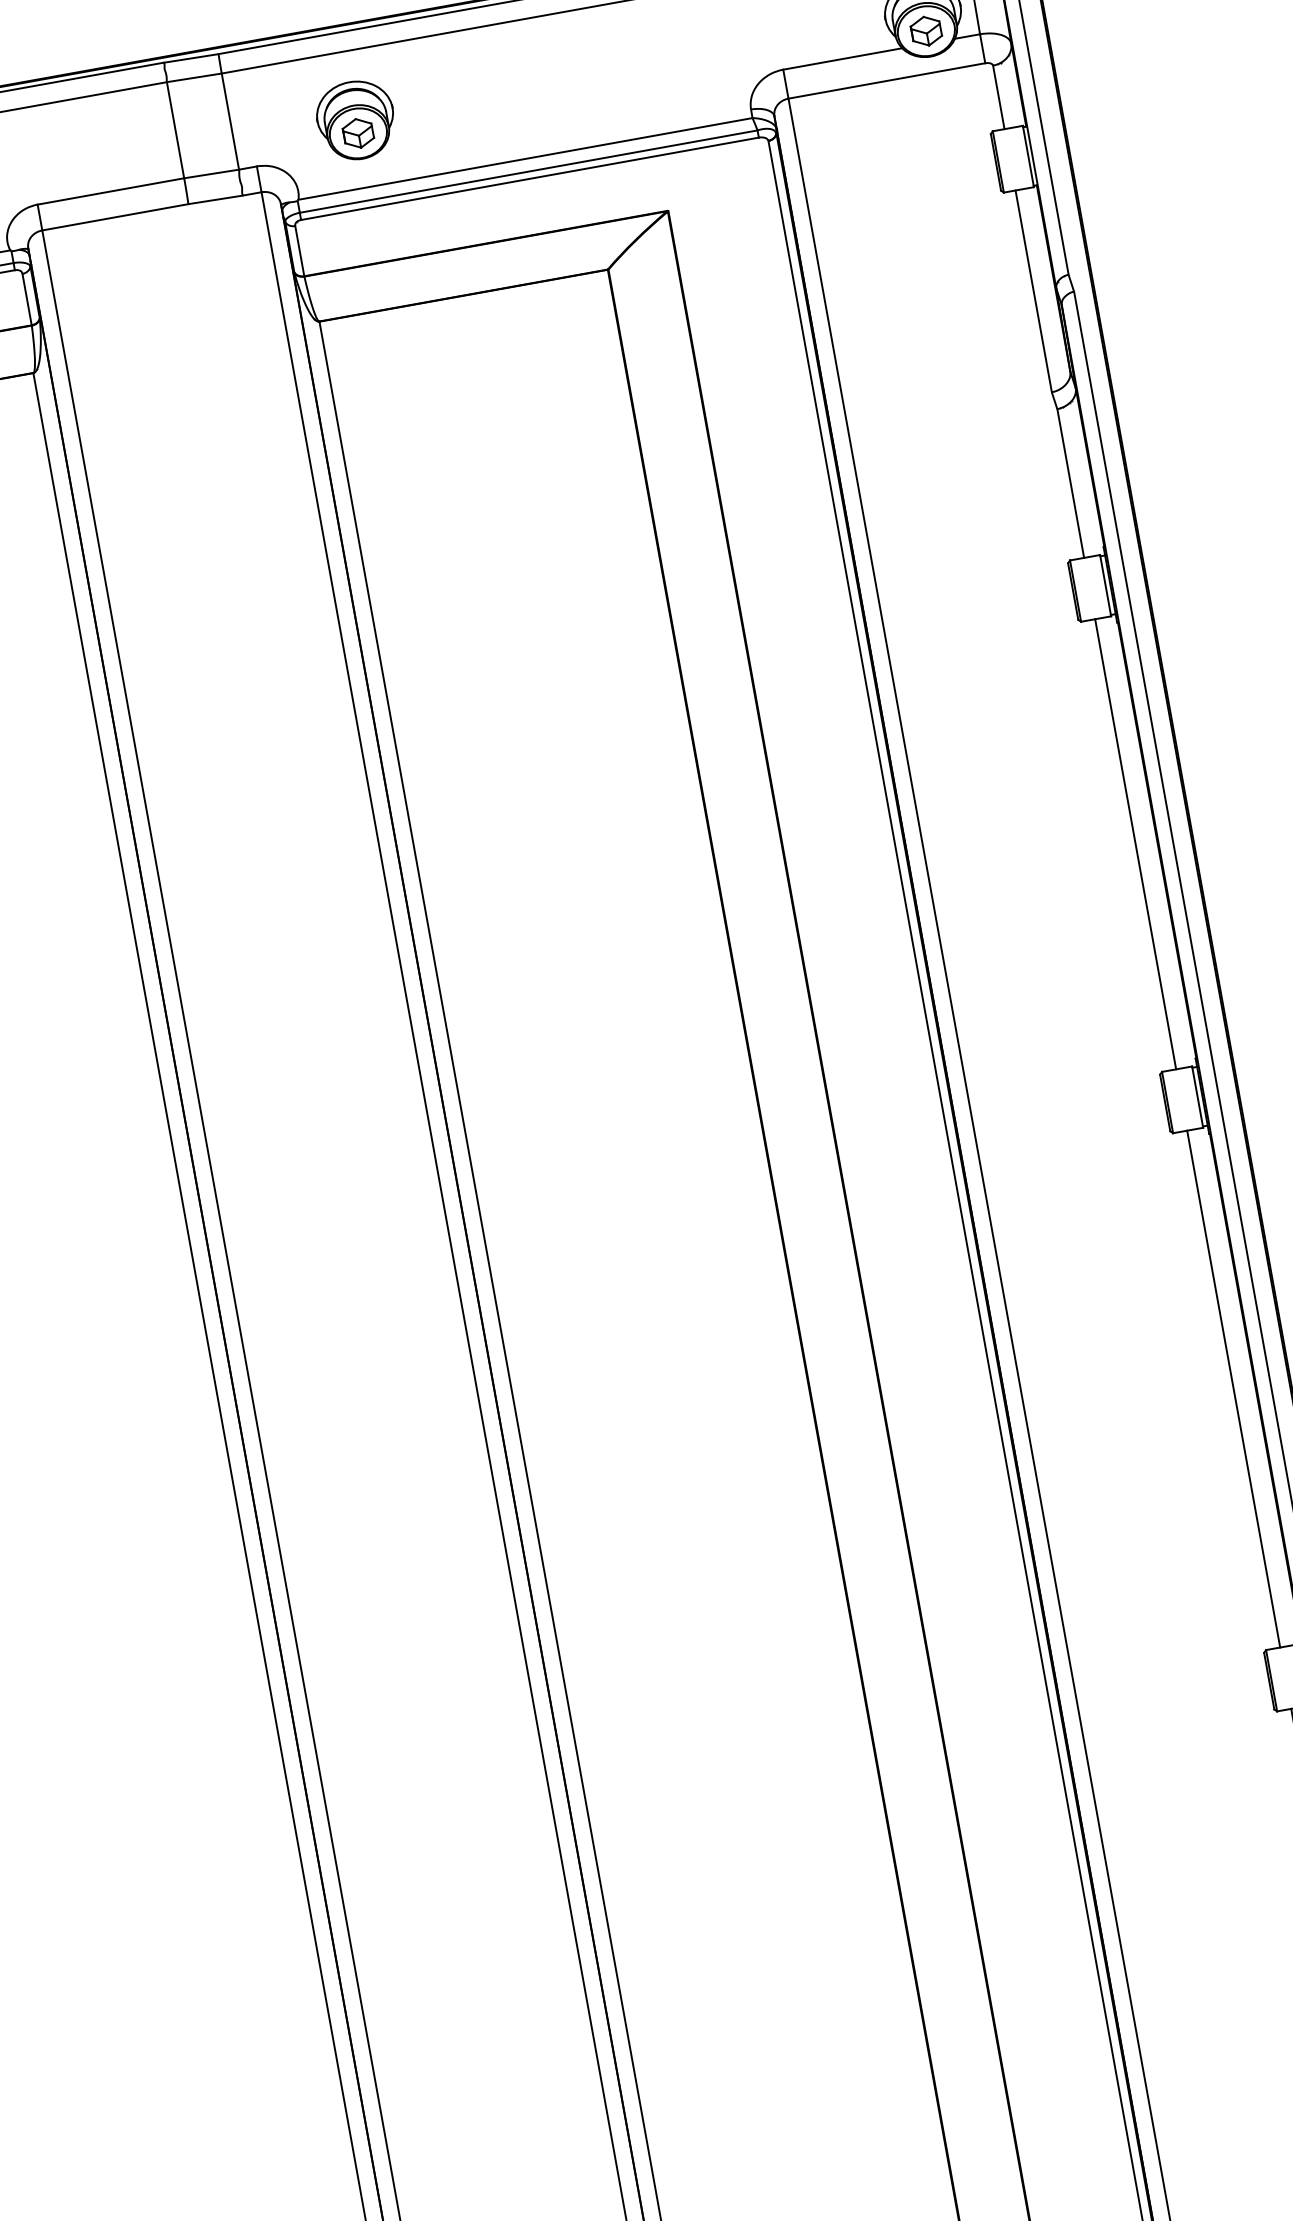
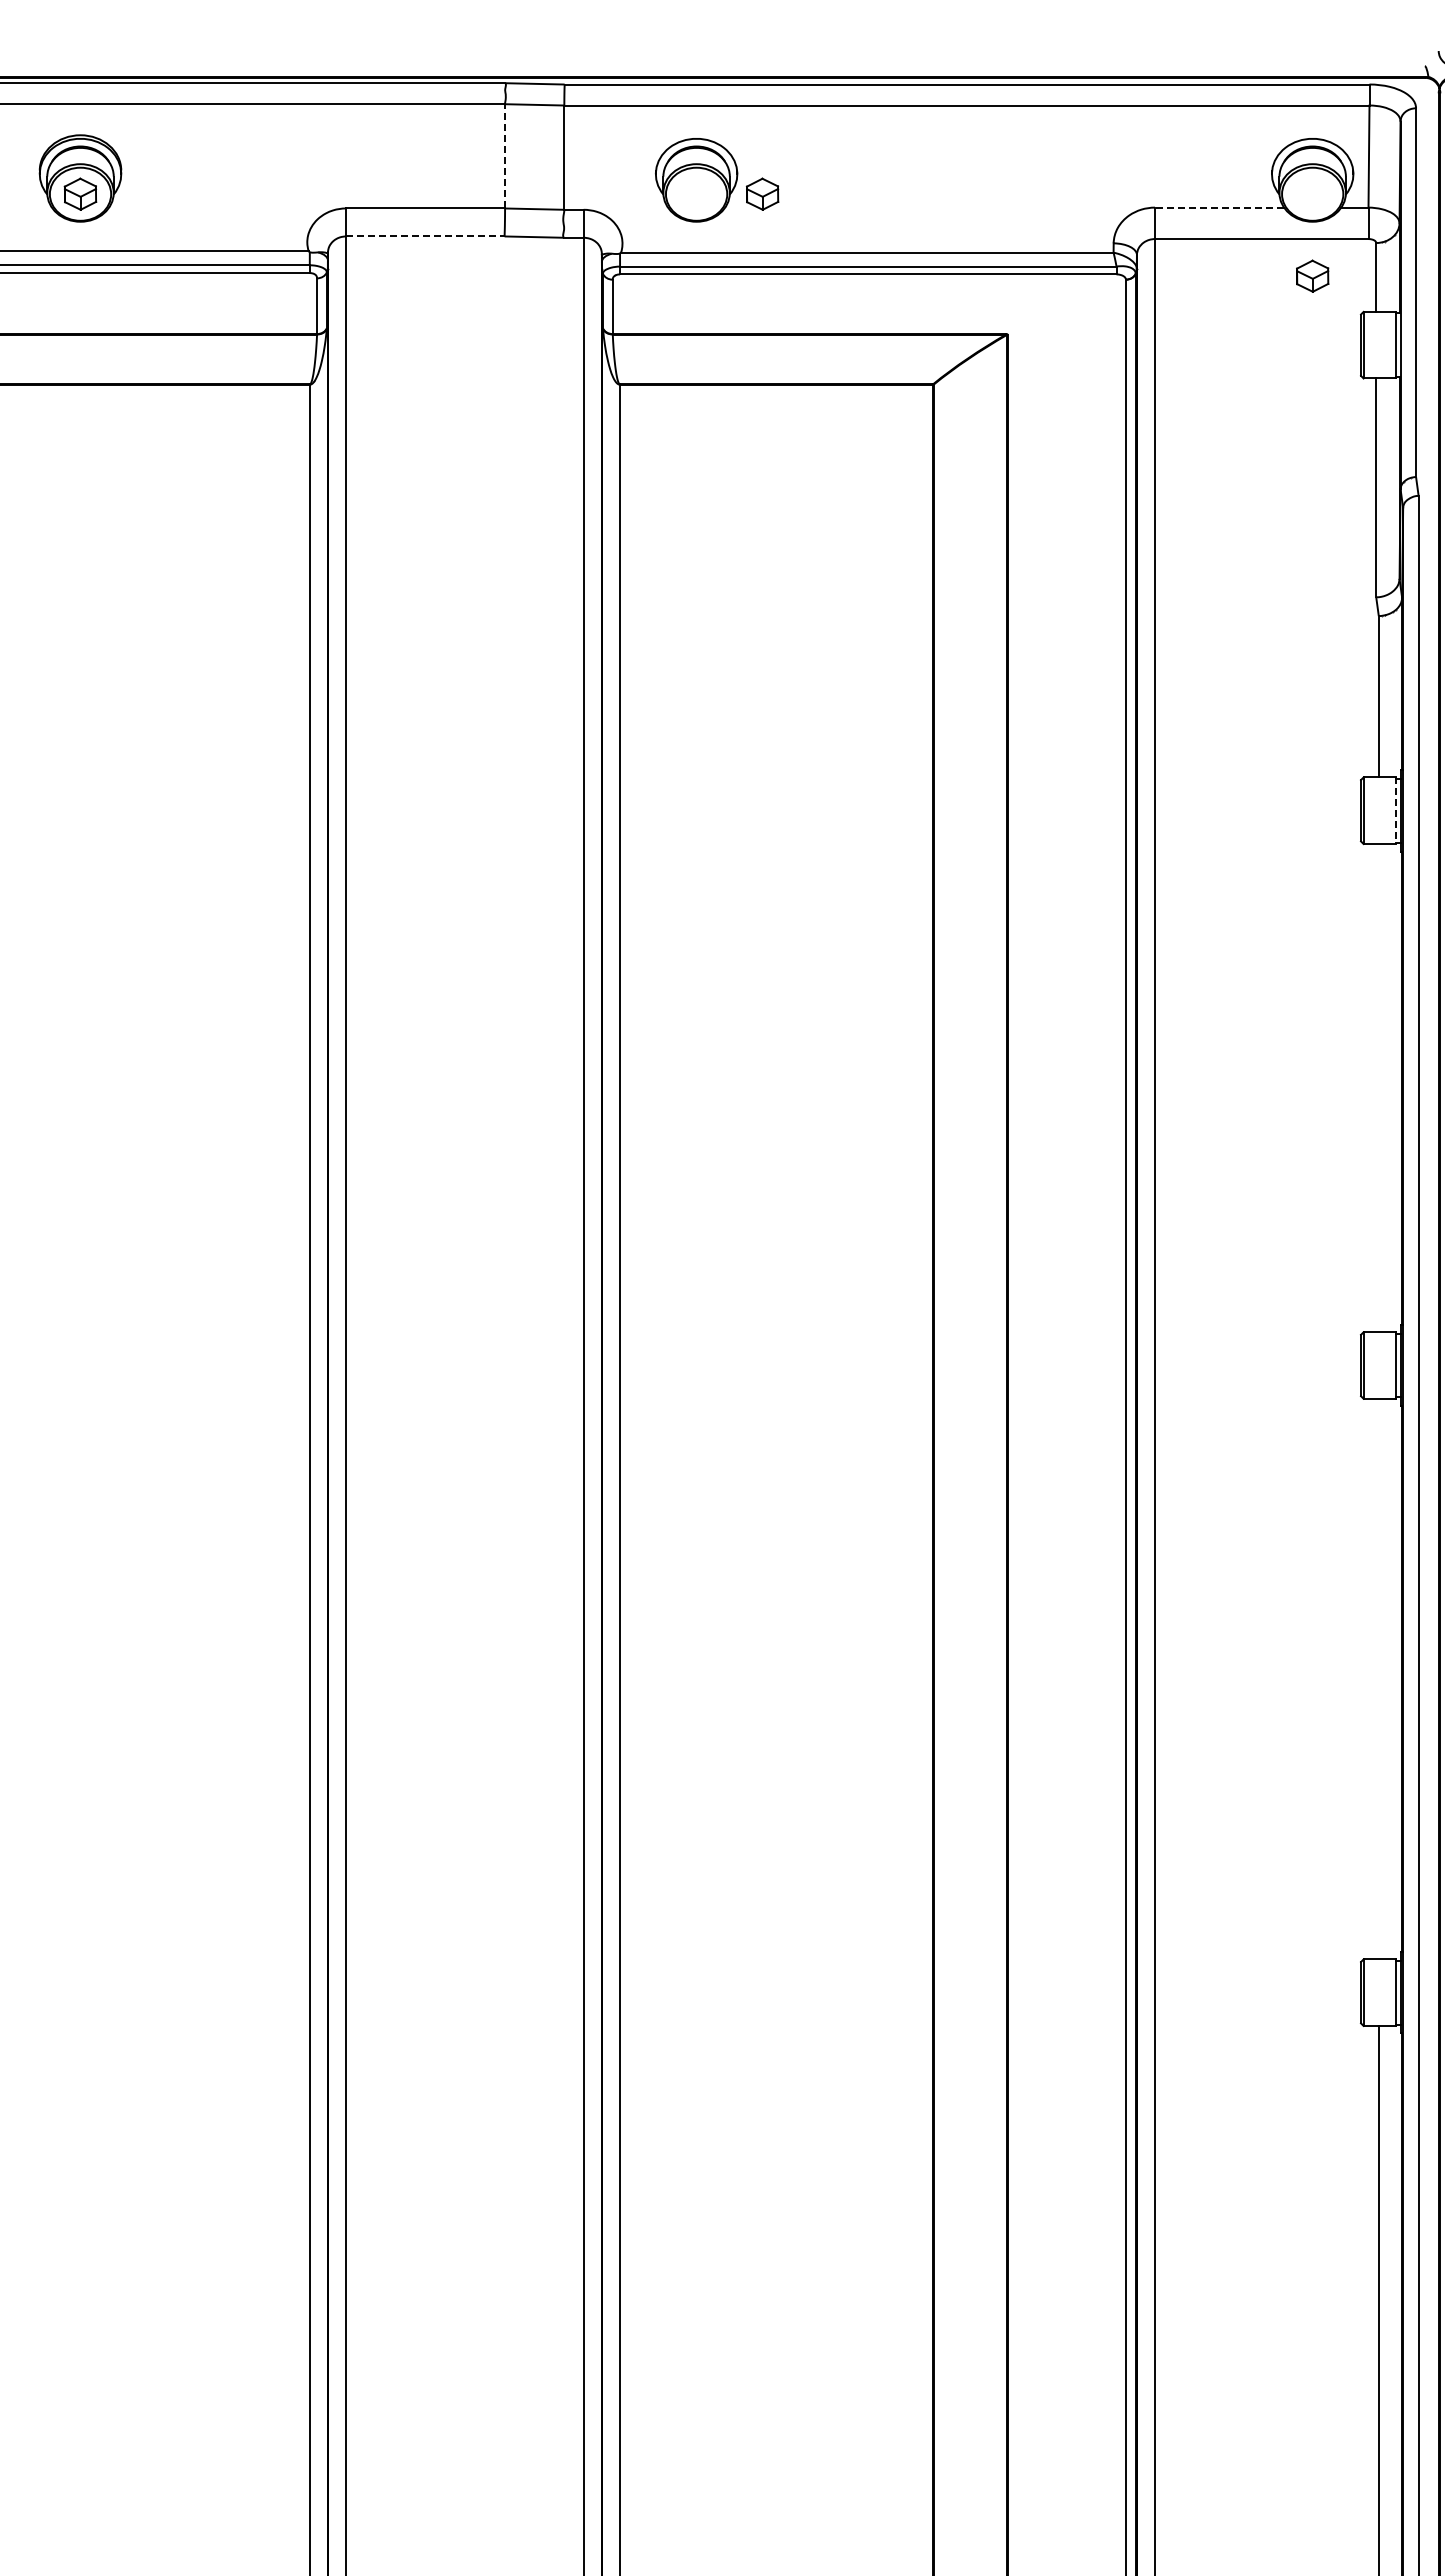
part: (926, 30) -> (1312, 275), moved
line: (842, 58) -> (1219, 207), solid -> dashed
line: (175, 129) -> (505, 155), solid -> dashed
part: (358, 132) -> (762, 193), moved
line: (115, 217) -> (425, 236), solid -> dashed
line: (1106, 586) -> (1396, 811), solid -> dashed
line: (1135, 844) -> (1378, 1088), removed
line: (1233, 1388) -> (1378, 1678), removed

